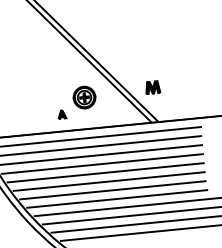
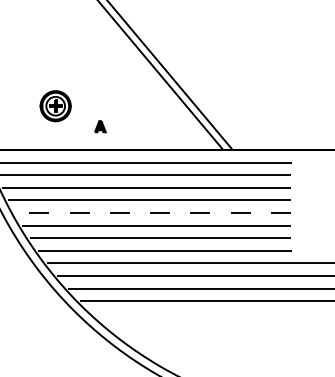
part: (152, 87) -> (229, 101), removed
part: (84, 97) -> (55, 106), moved
line: (105, 173) -> (152, 213), solid -> dashed

